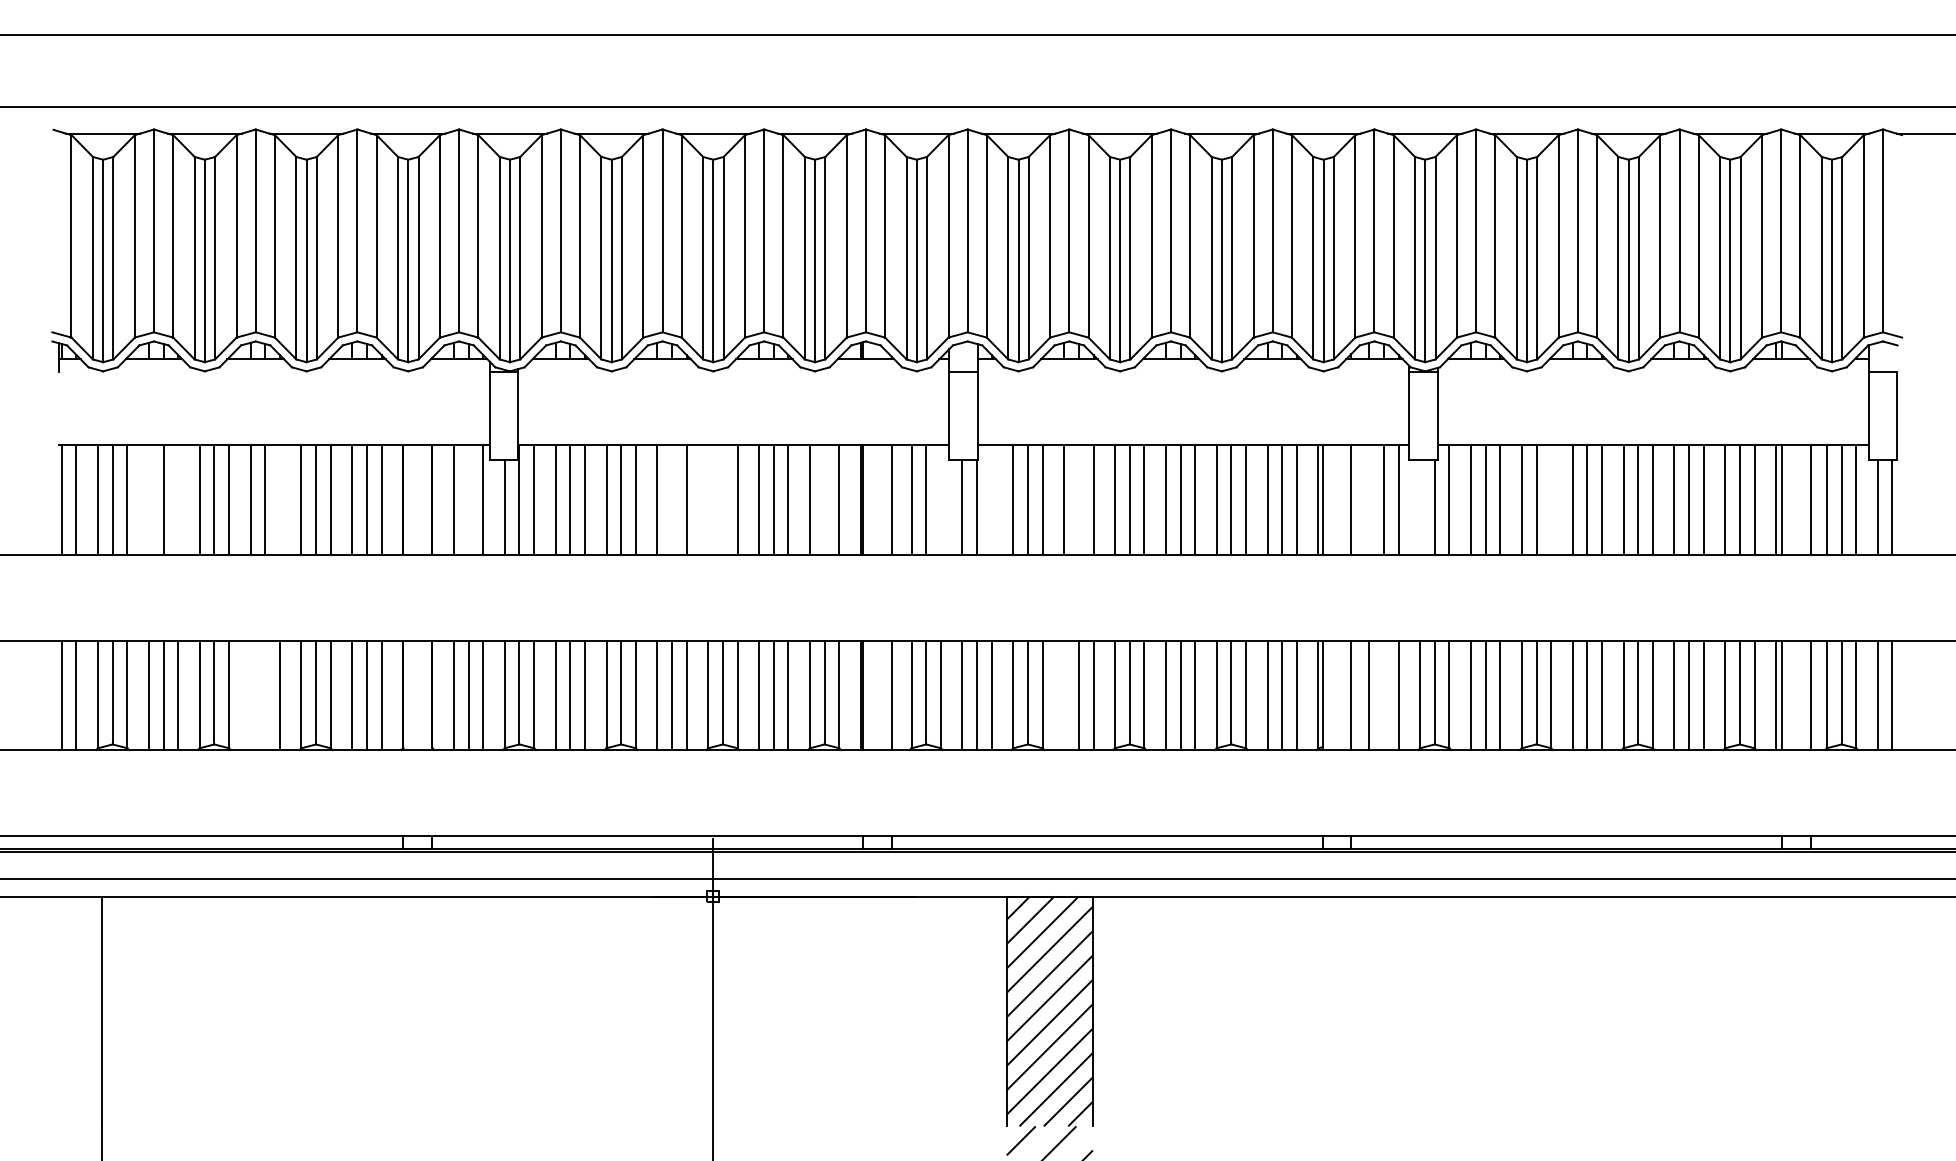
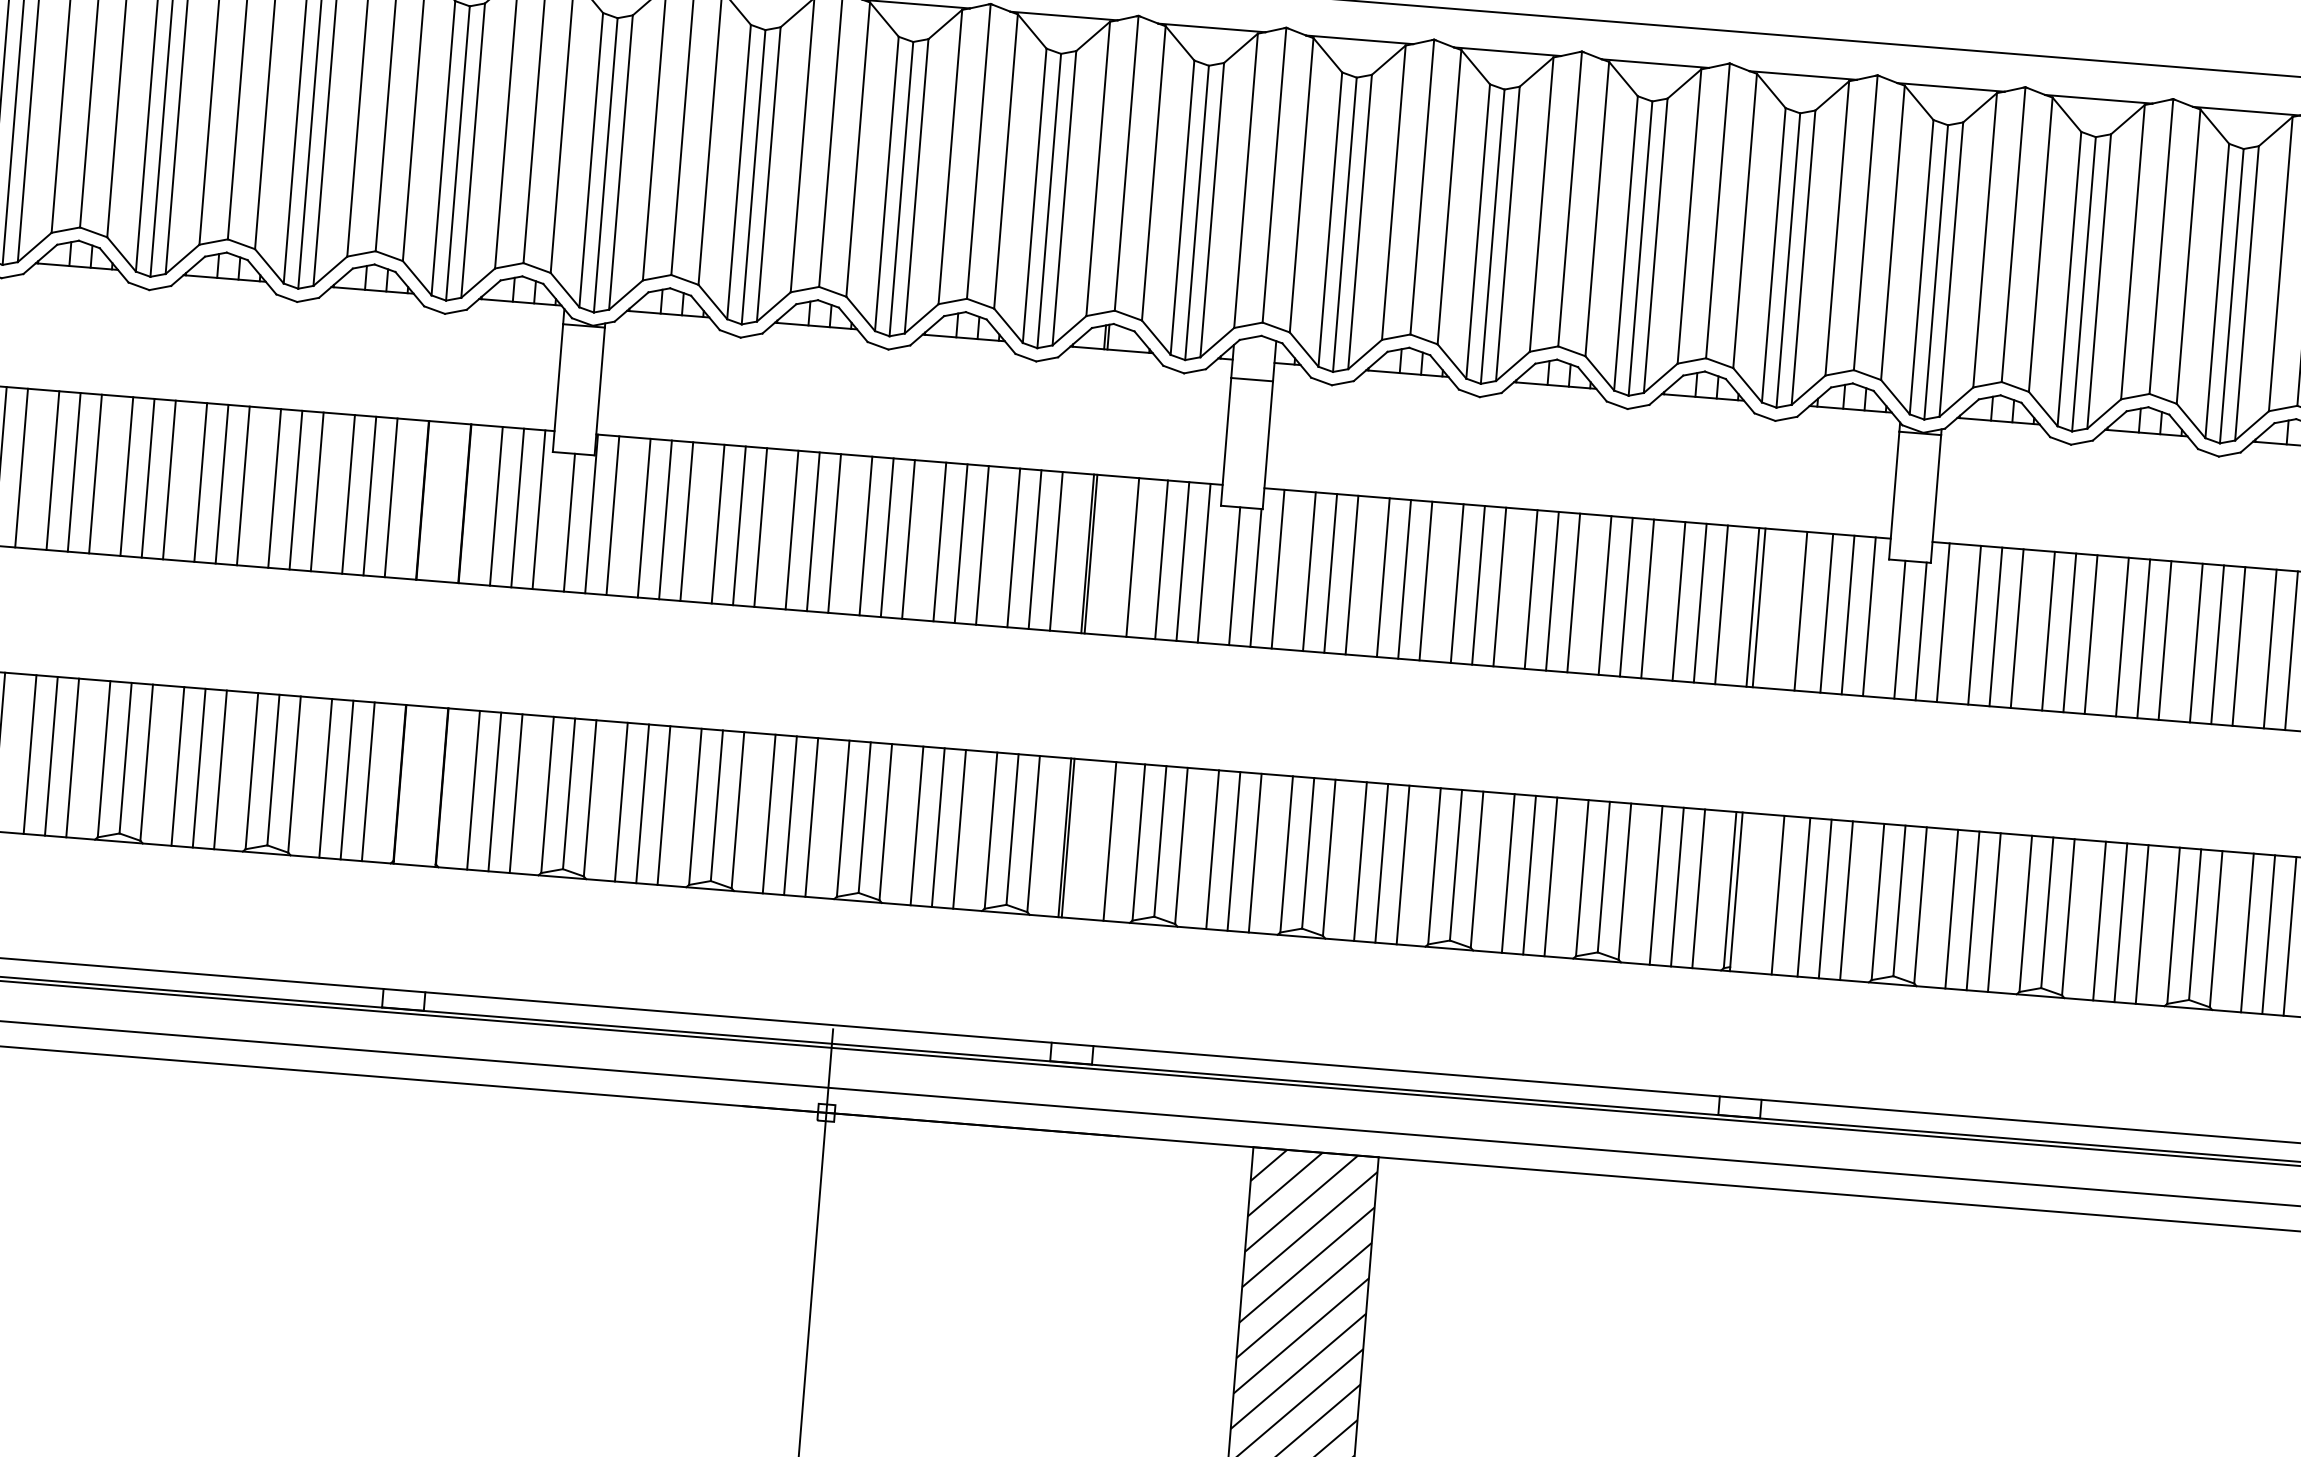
line: (148, 499) -> (52, 469), added
line: (178, 499) -> (96, 473), added
line: (279, 499) -> (242, 485), added
line: (468, 499) -> (517, 507), added
line: (672, 499) -> (814, 531), added
line: (708, 499) -> (866, 535), added
line: (722, 499) -> (886, 536), added
line: (824, 499) -> (1034, 548), added
line: (940, 499) -> (1203, 562), added
line: (991, 499) -> (1277, 568), added
line: (1078, 499) -> (1404, 578), added
line: (1369, 499) -> (1827, 612), added
line: (1551, 499) -> (2091, 633), added
line: (1420, 506) -> (1900, 628), added
line: (250, 695) -> (177, 766), added
line: (265, 695) -> (199, 768), added
line: (1064, 695) -> (1360, 861), added
line: (1383, 695) -> (1824, 899), added

